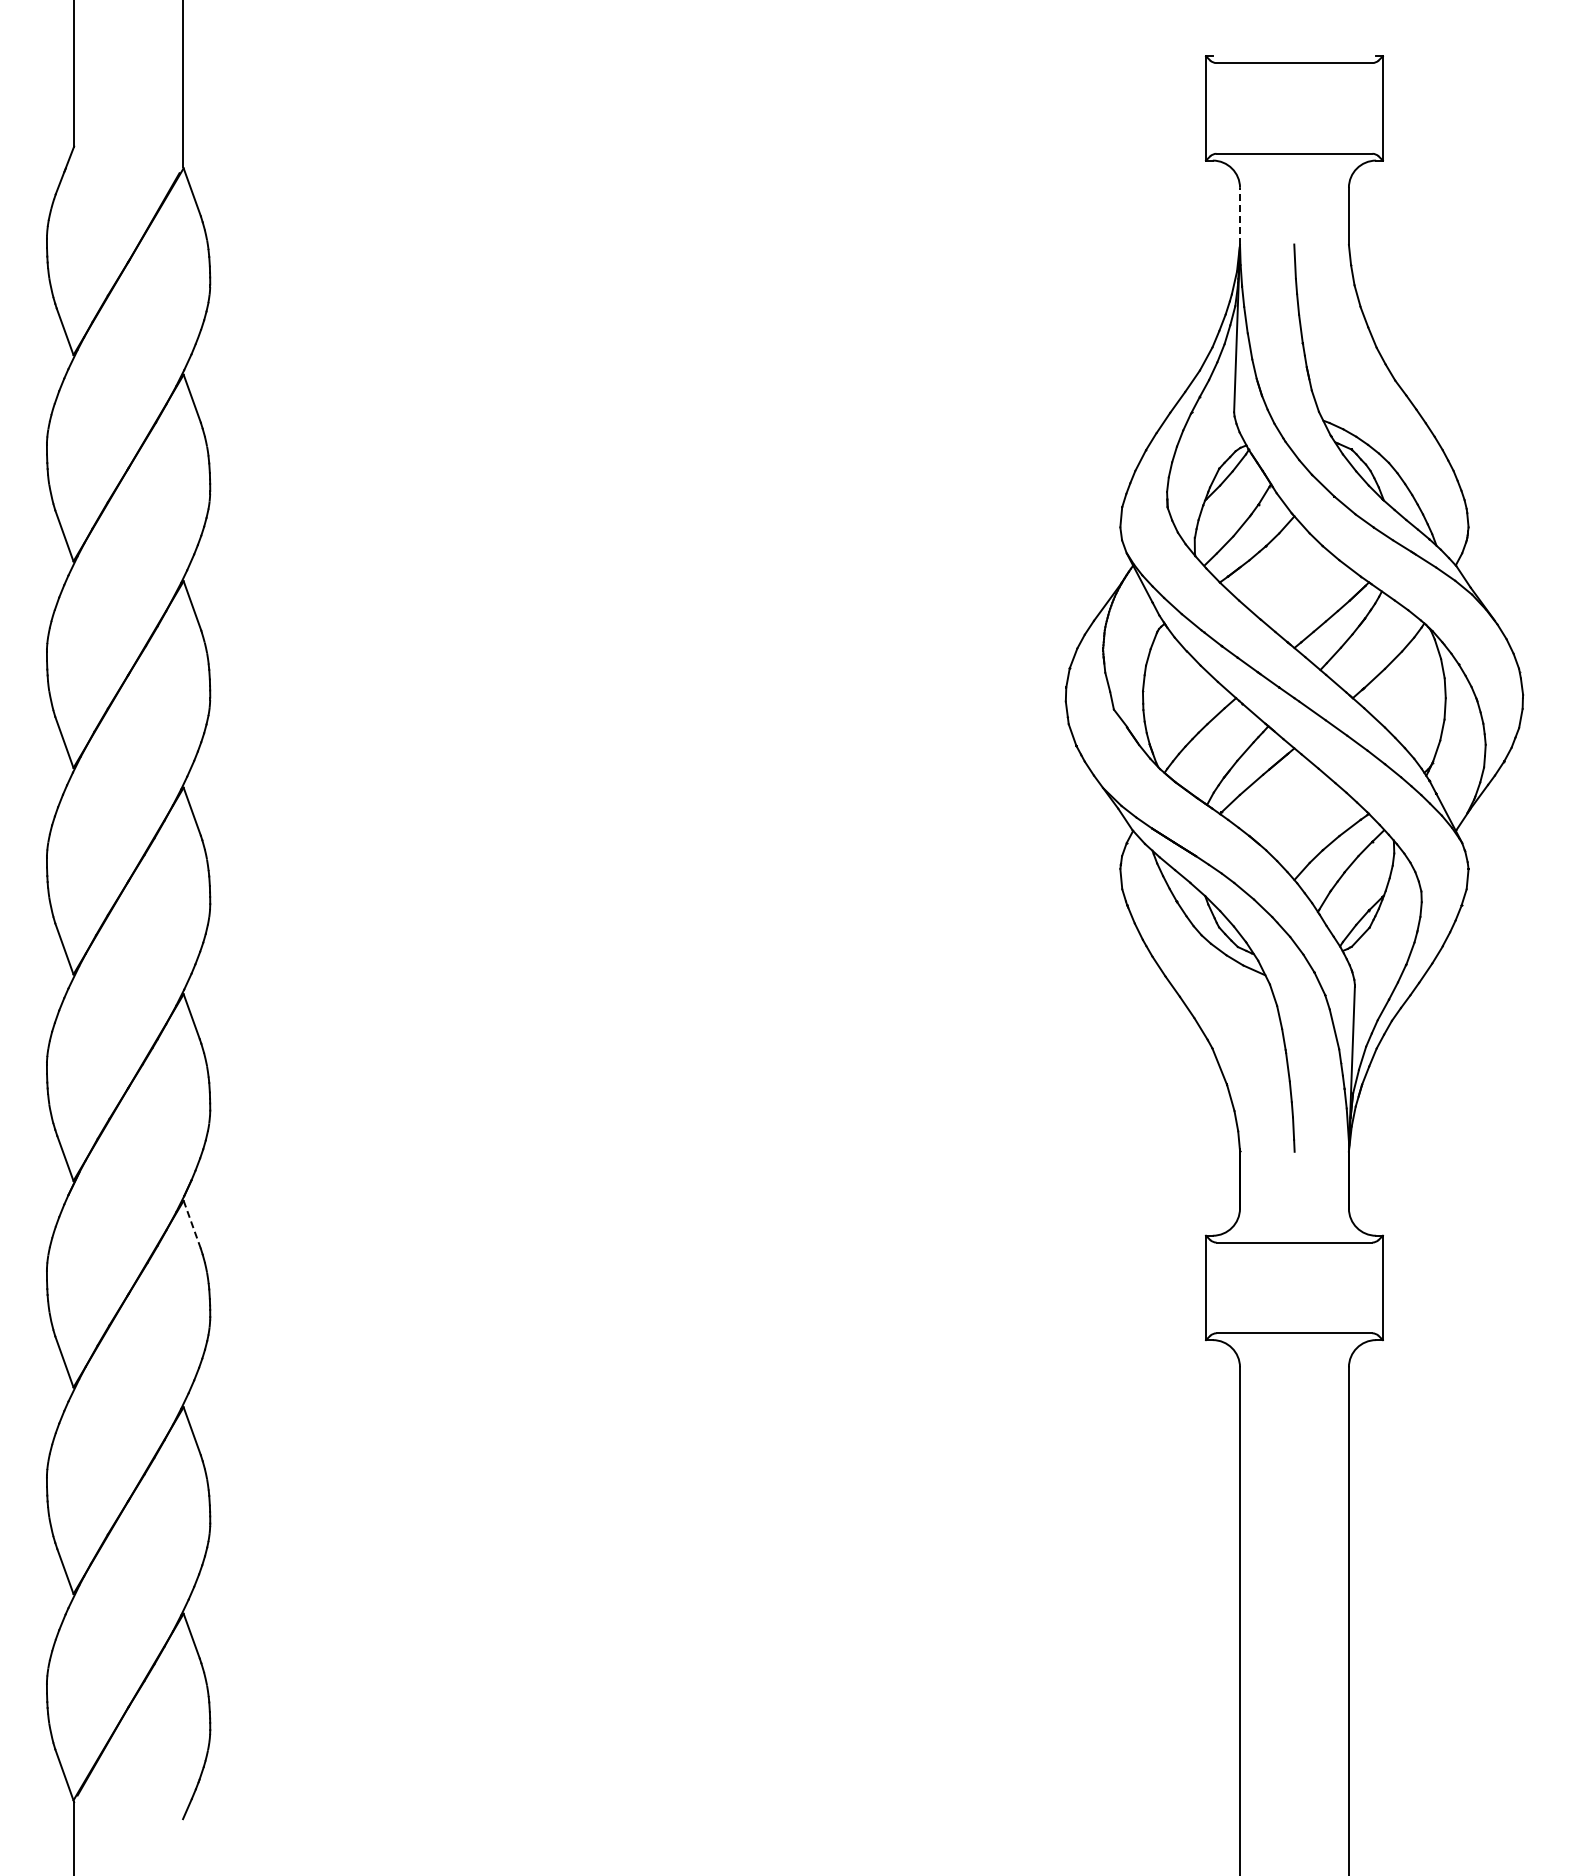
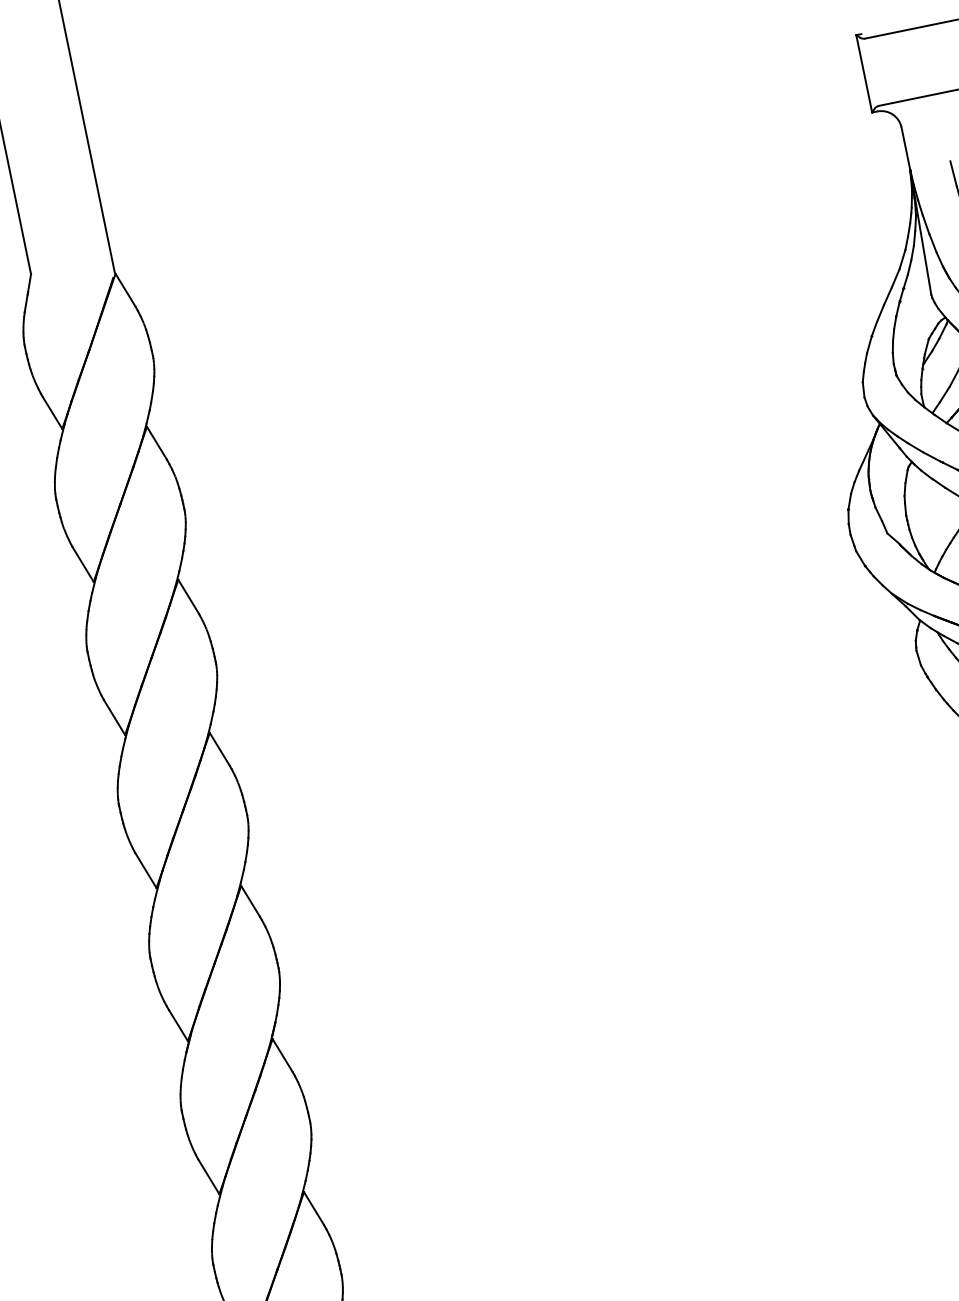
line: (1240, 216) -> (906, 148), dashed -> solid
line: (192, 1224) -> (282, 1055), dashed -> solid

